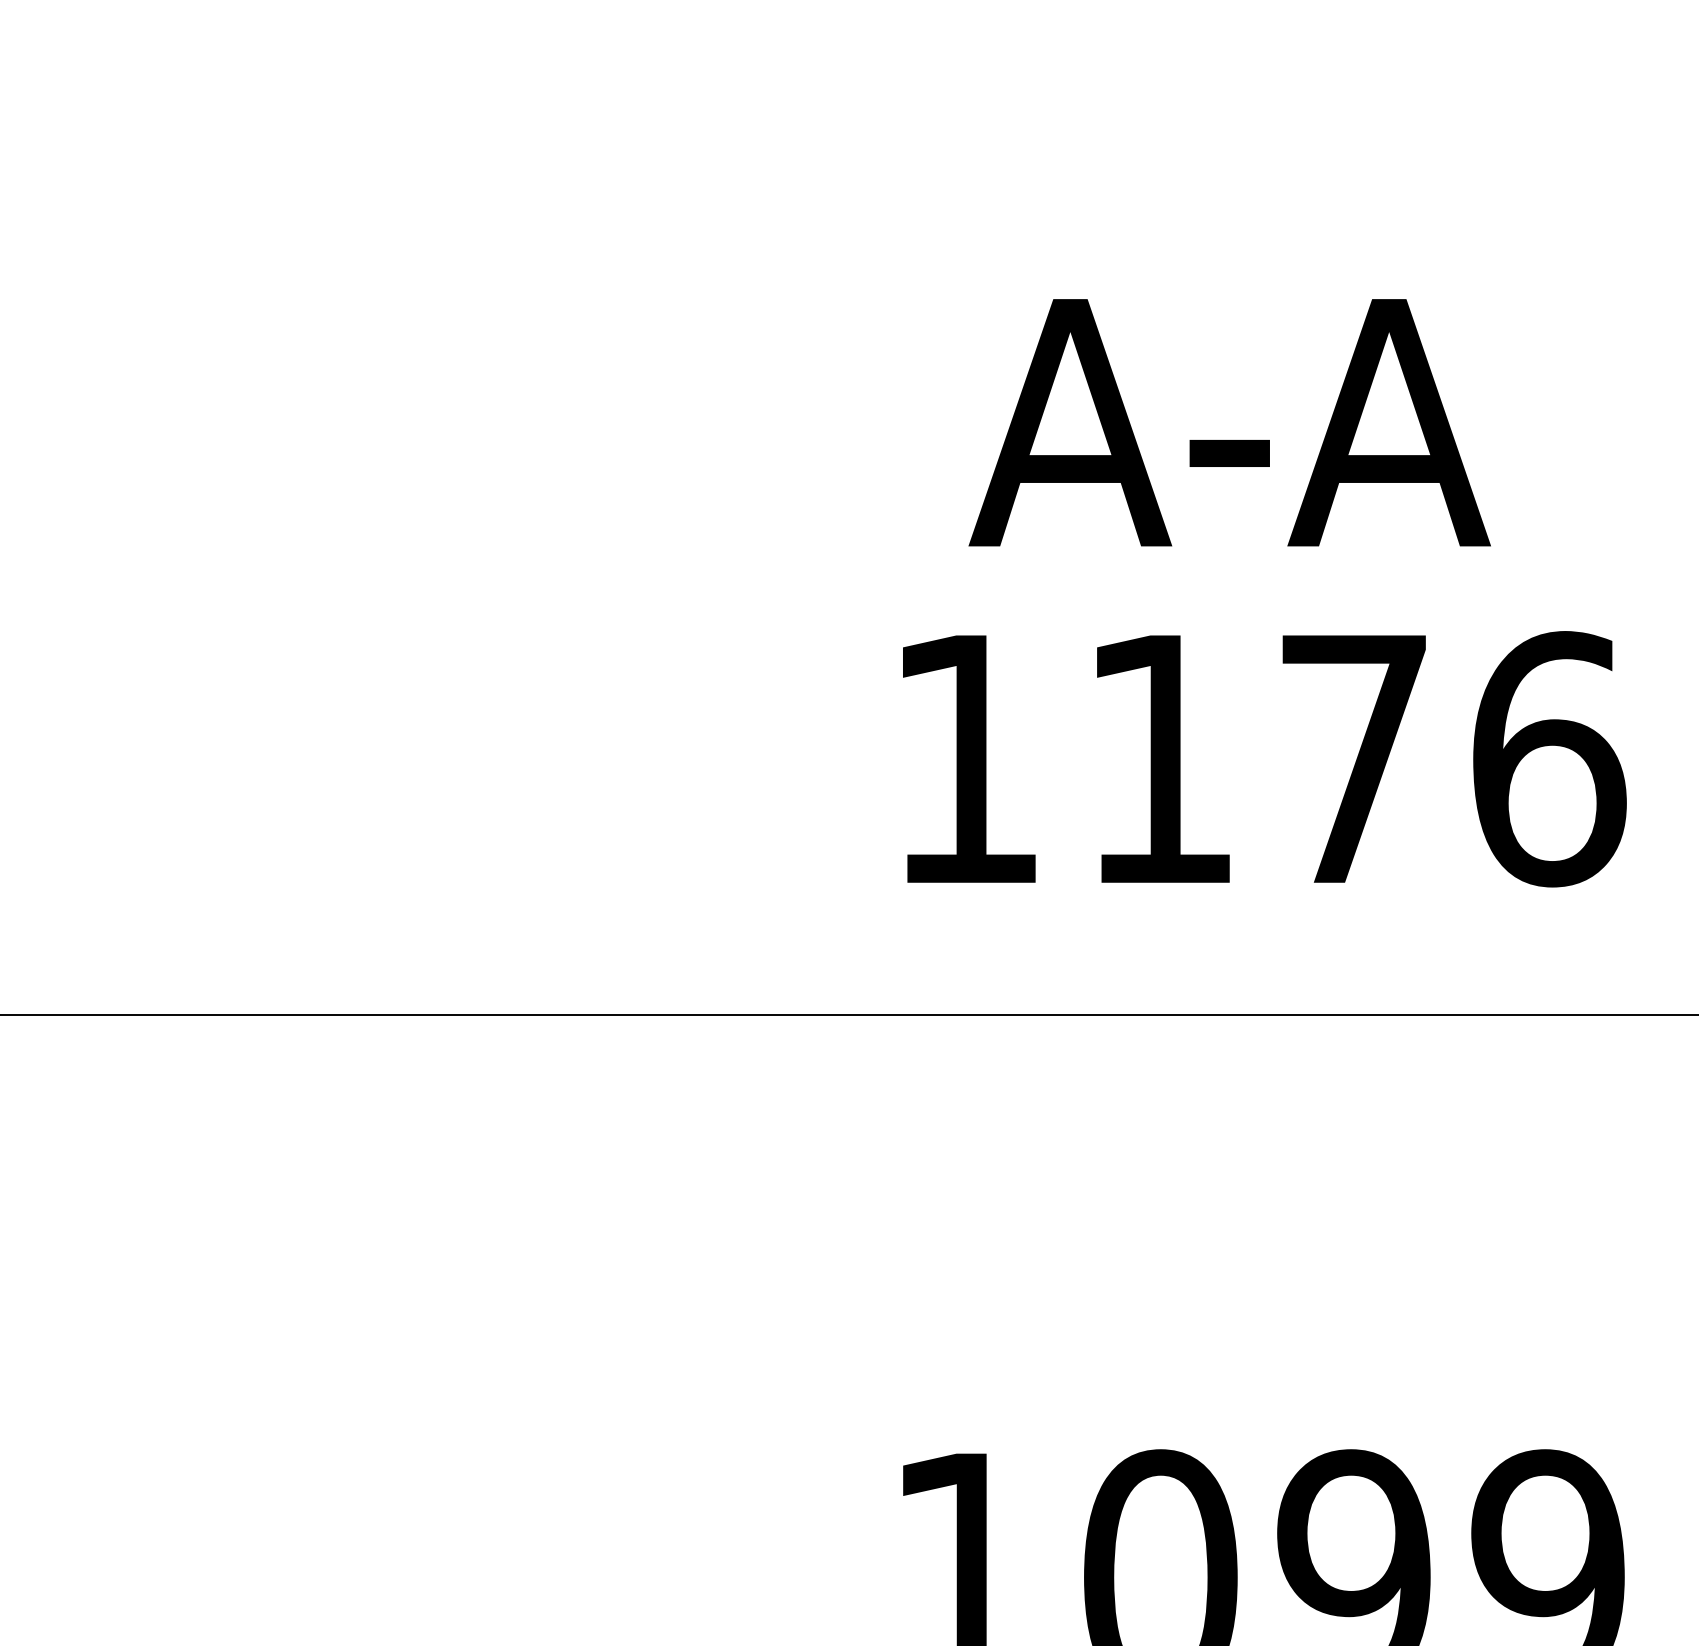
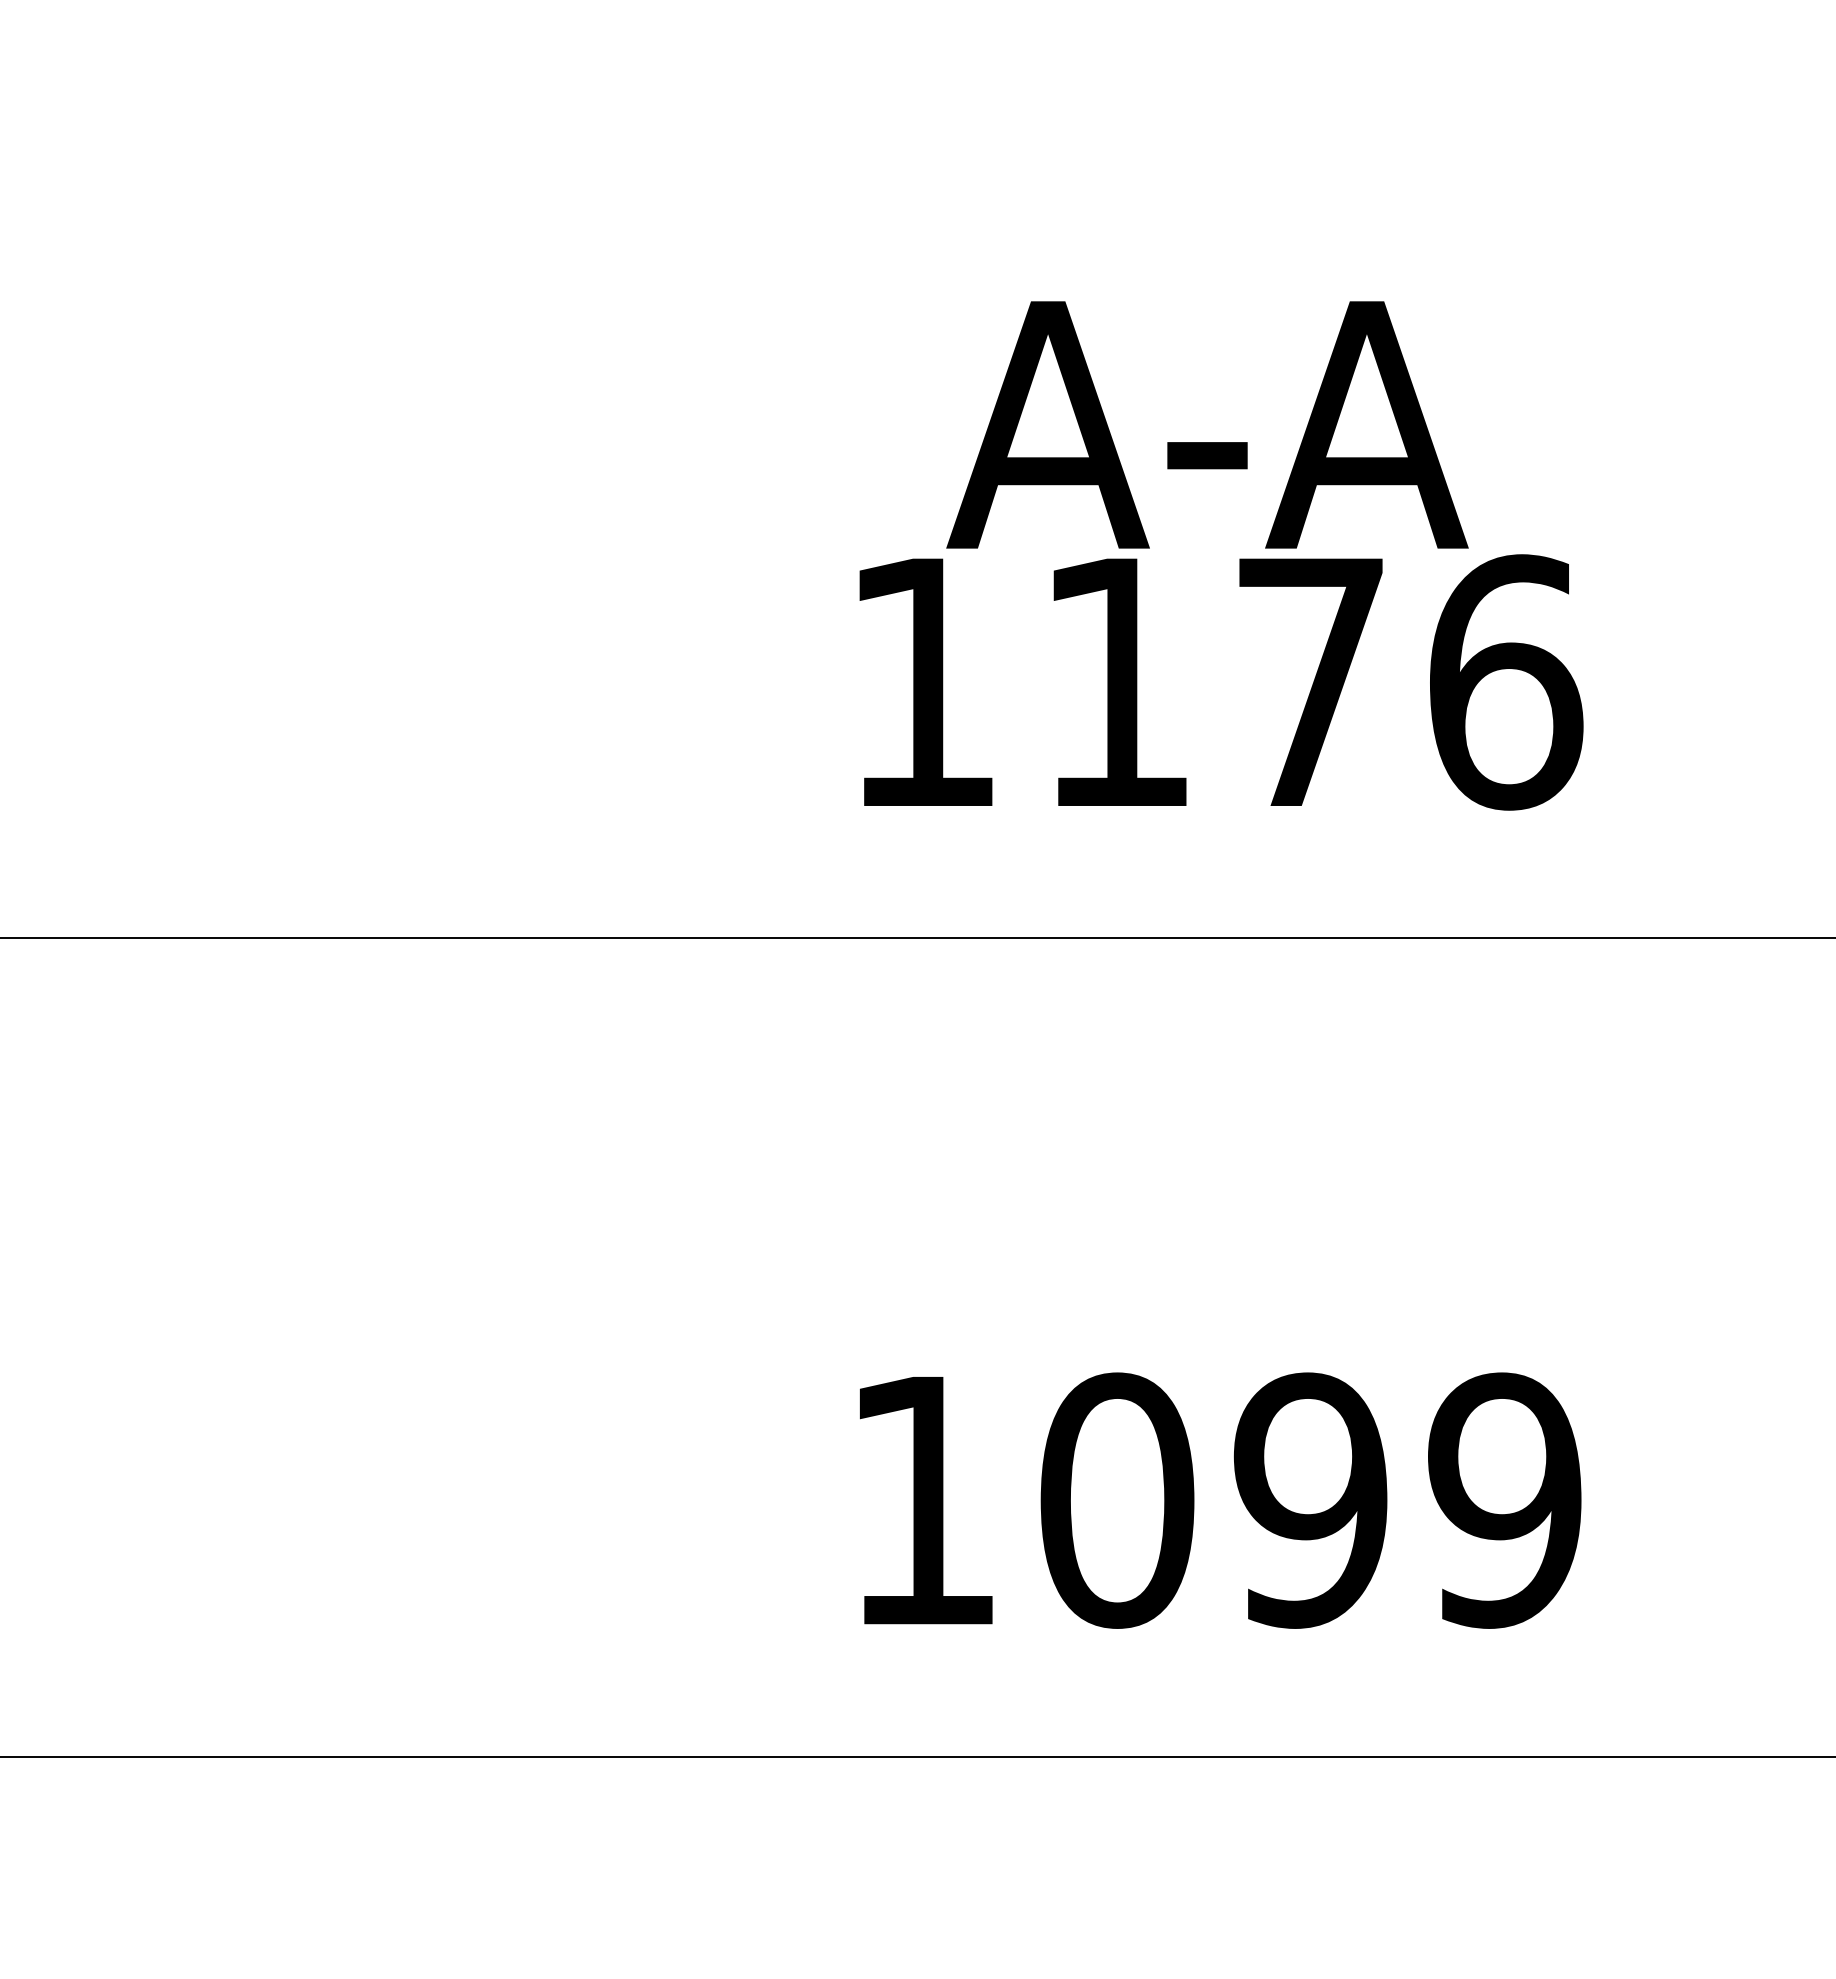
text: (1229, 422) -> (1207, 424), moved

